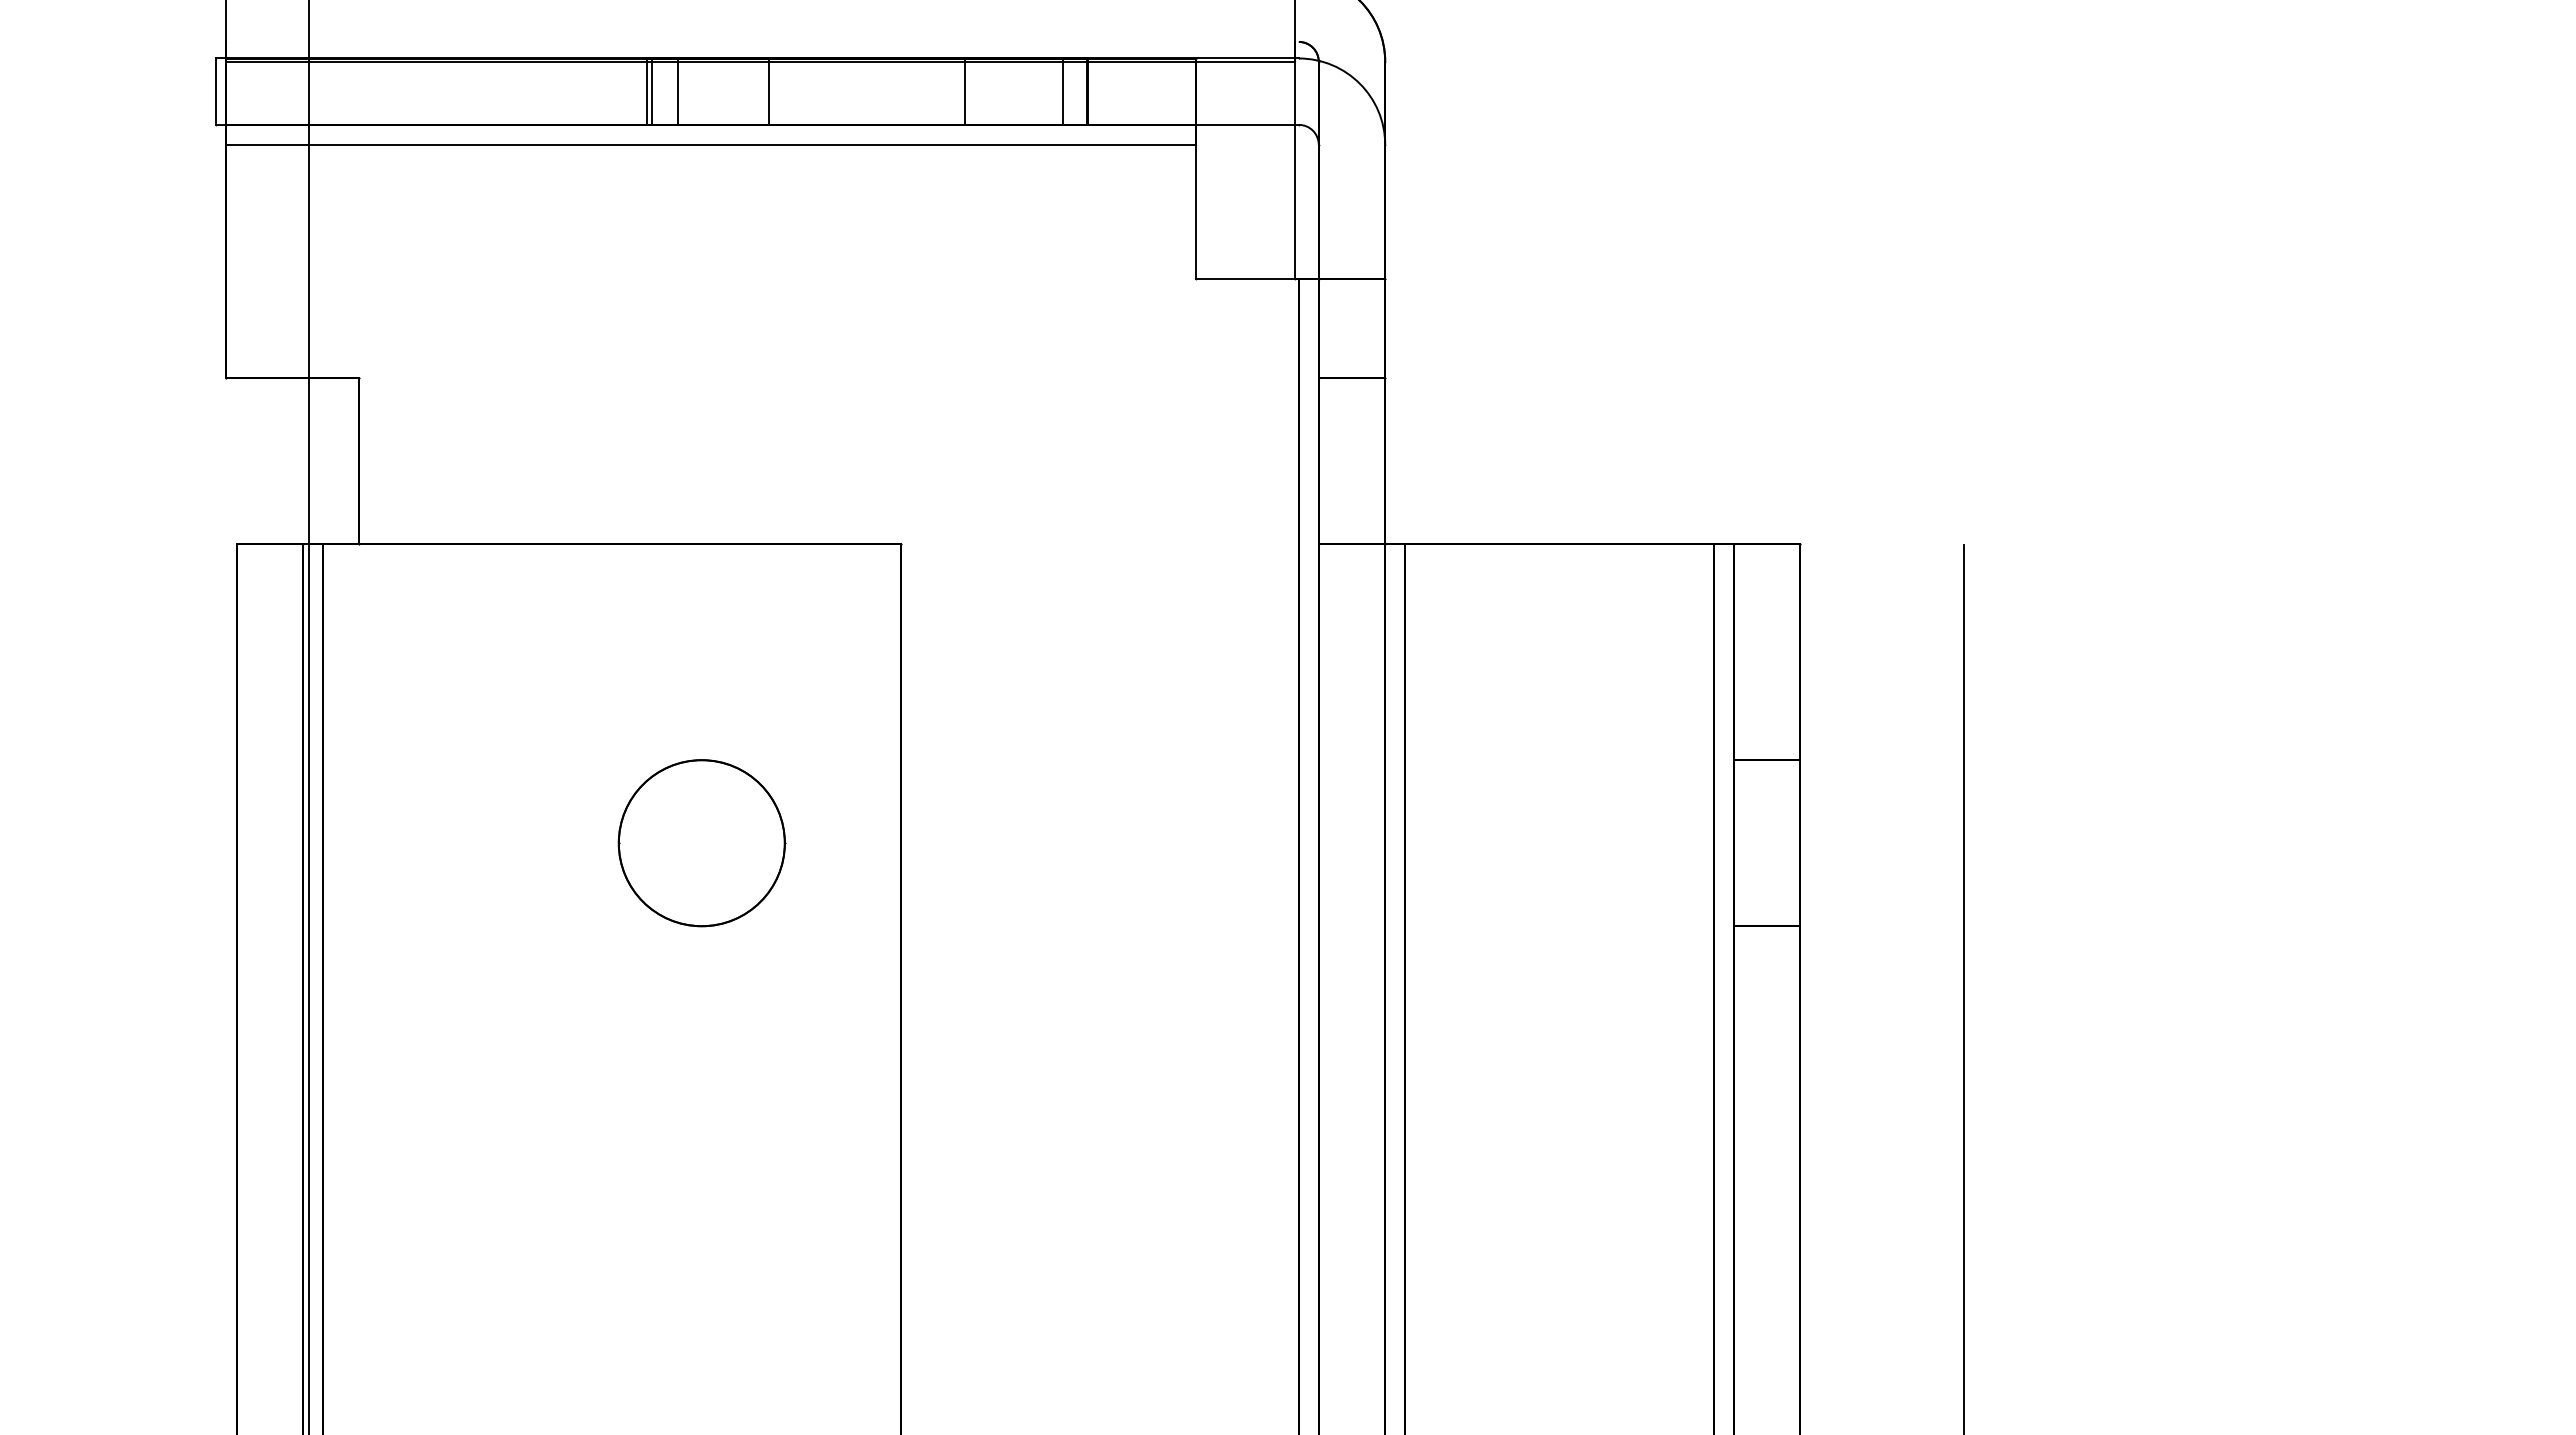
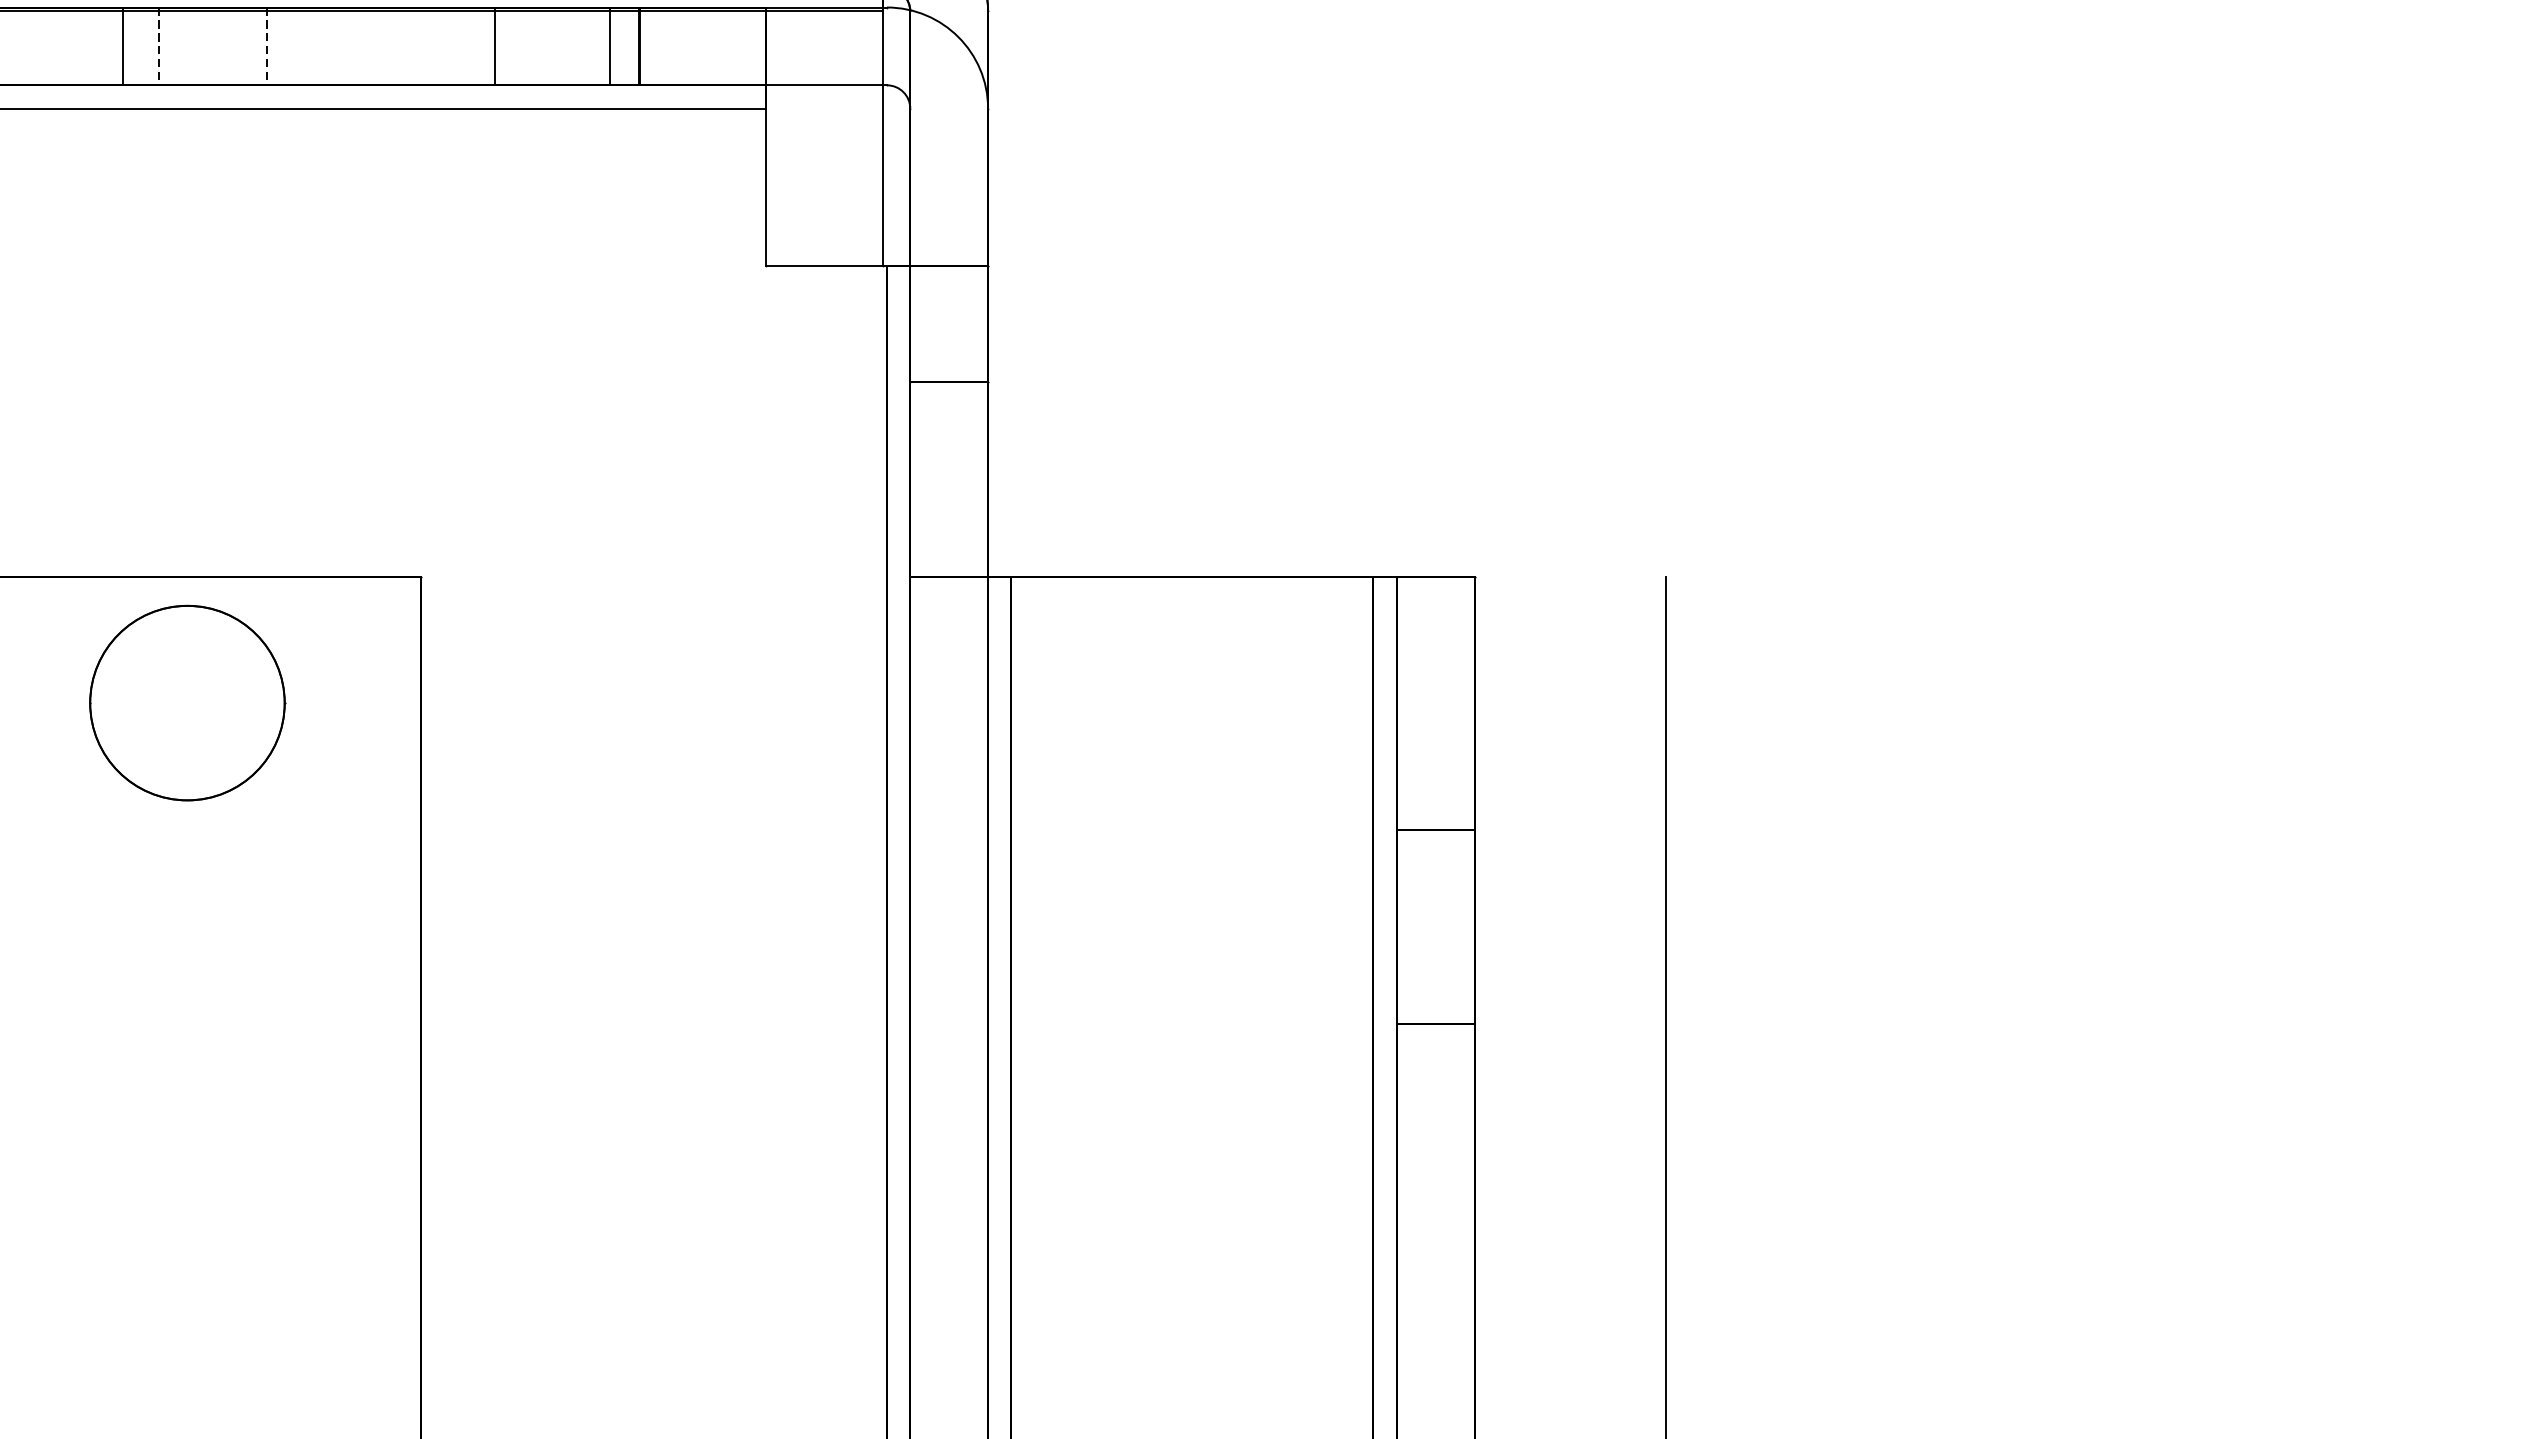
line: (652, 91) -> (129, 46), removed
line: (677, 92) -> (158, 47), solid -> dashed
line: (769, 92) -> (266, 47), solid -> dashed
part: (701, 843) -> (187, 703), moved

